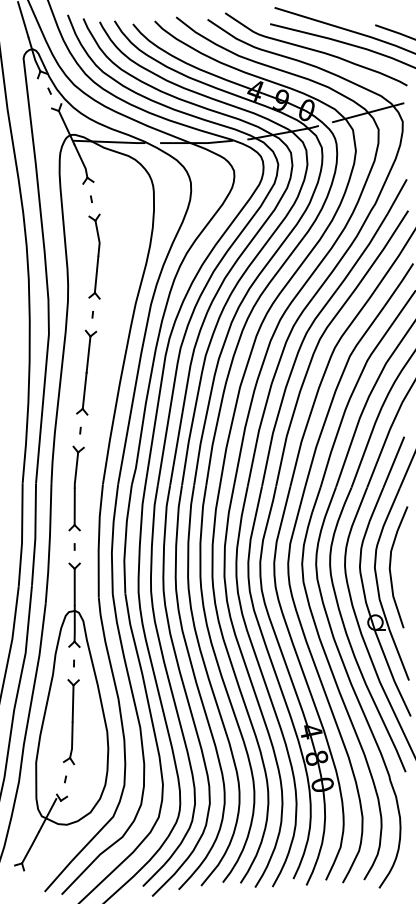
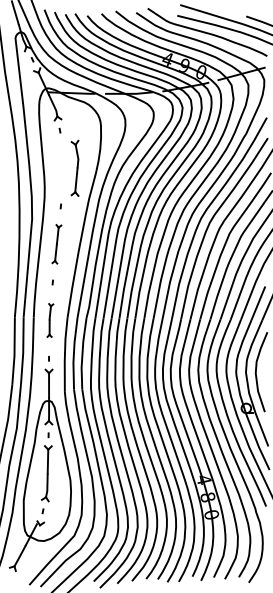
part: (93, 255) -> (74, 167), moved
part: (86, 371) -> (56, 243), size x0.7
part: (76, 488) -> (50, 320), size x0.6

